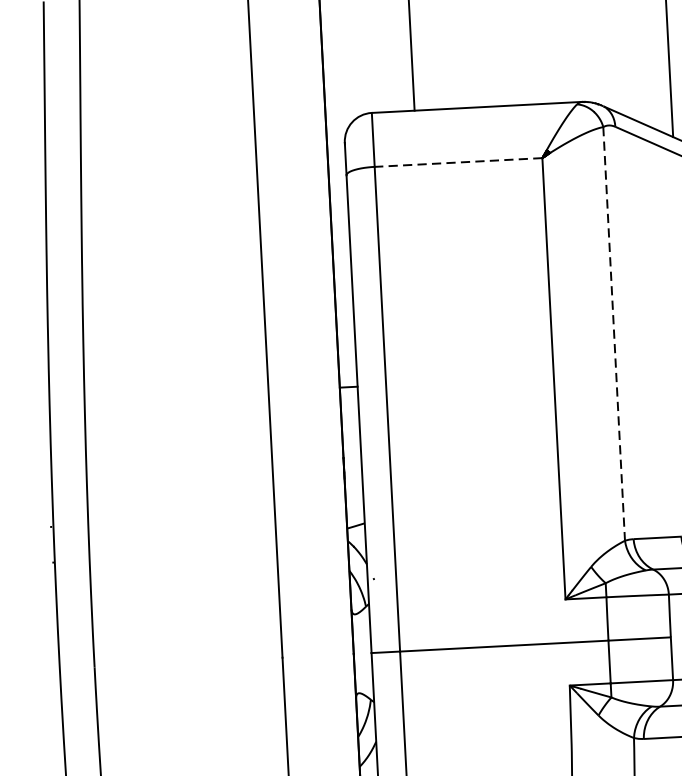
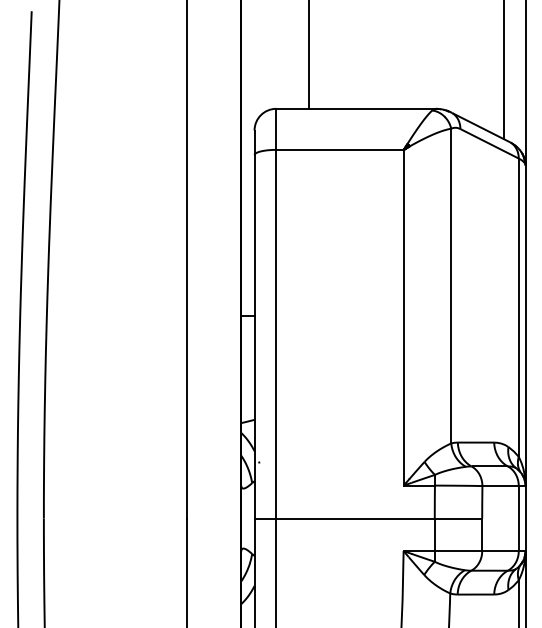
line: (459, 161) -> (340, 149), dashed -> solid
line: (614, 334) -> (451, 286), dashed -> solid

